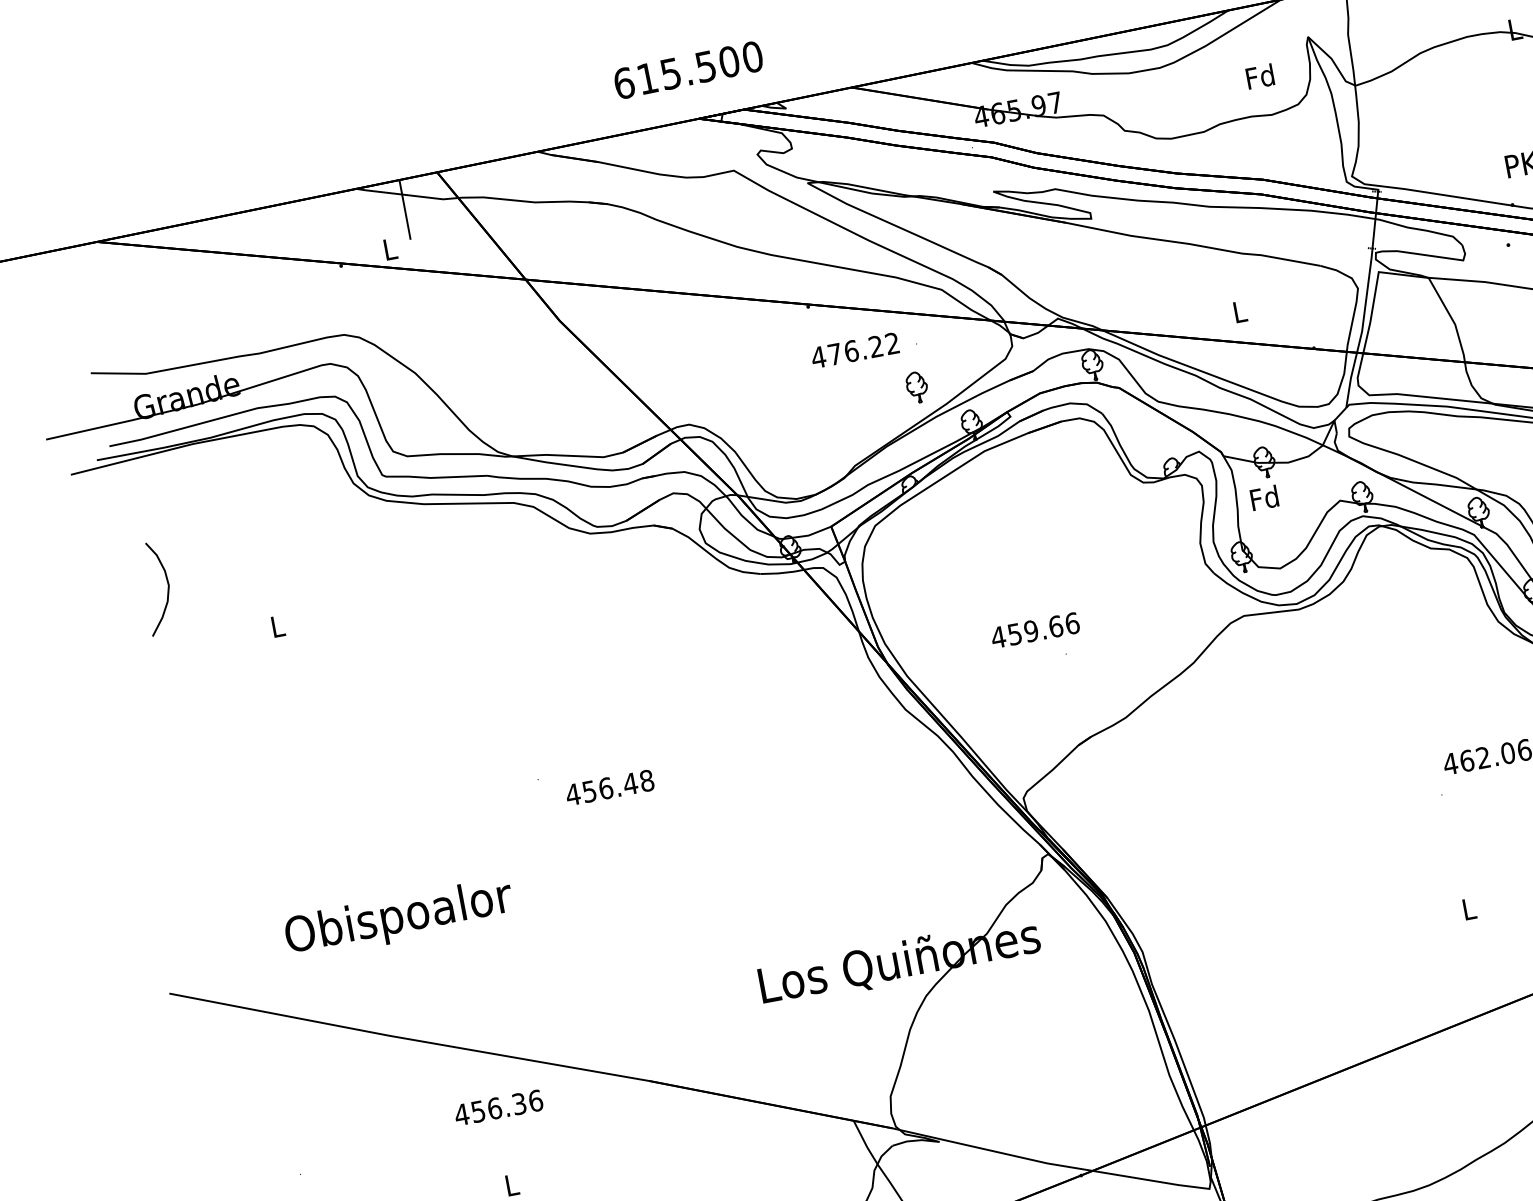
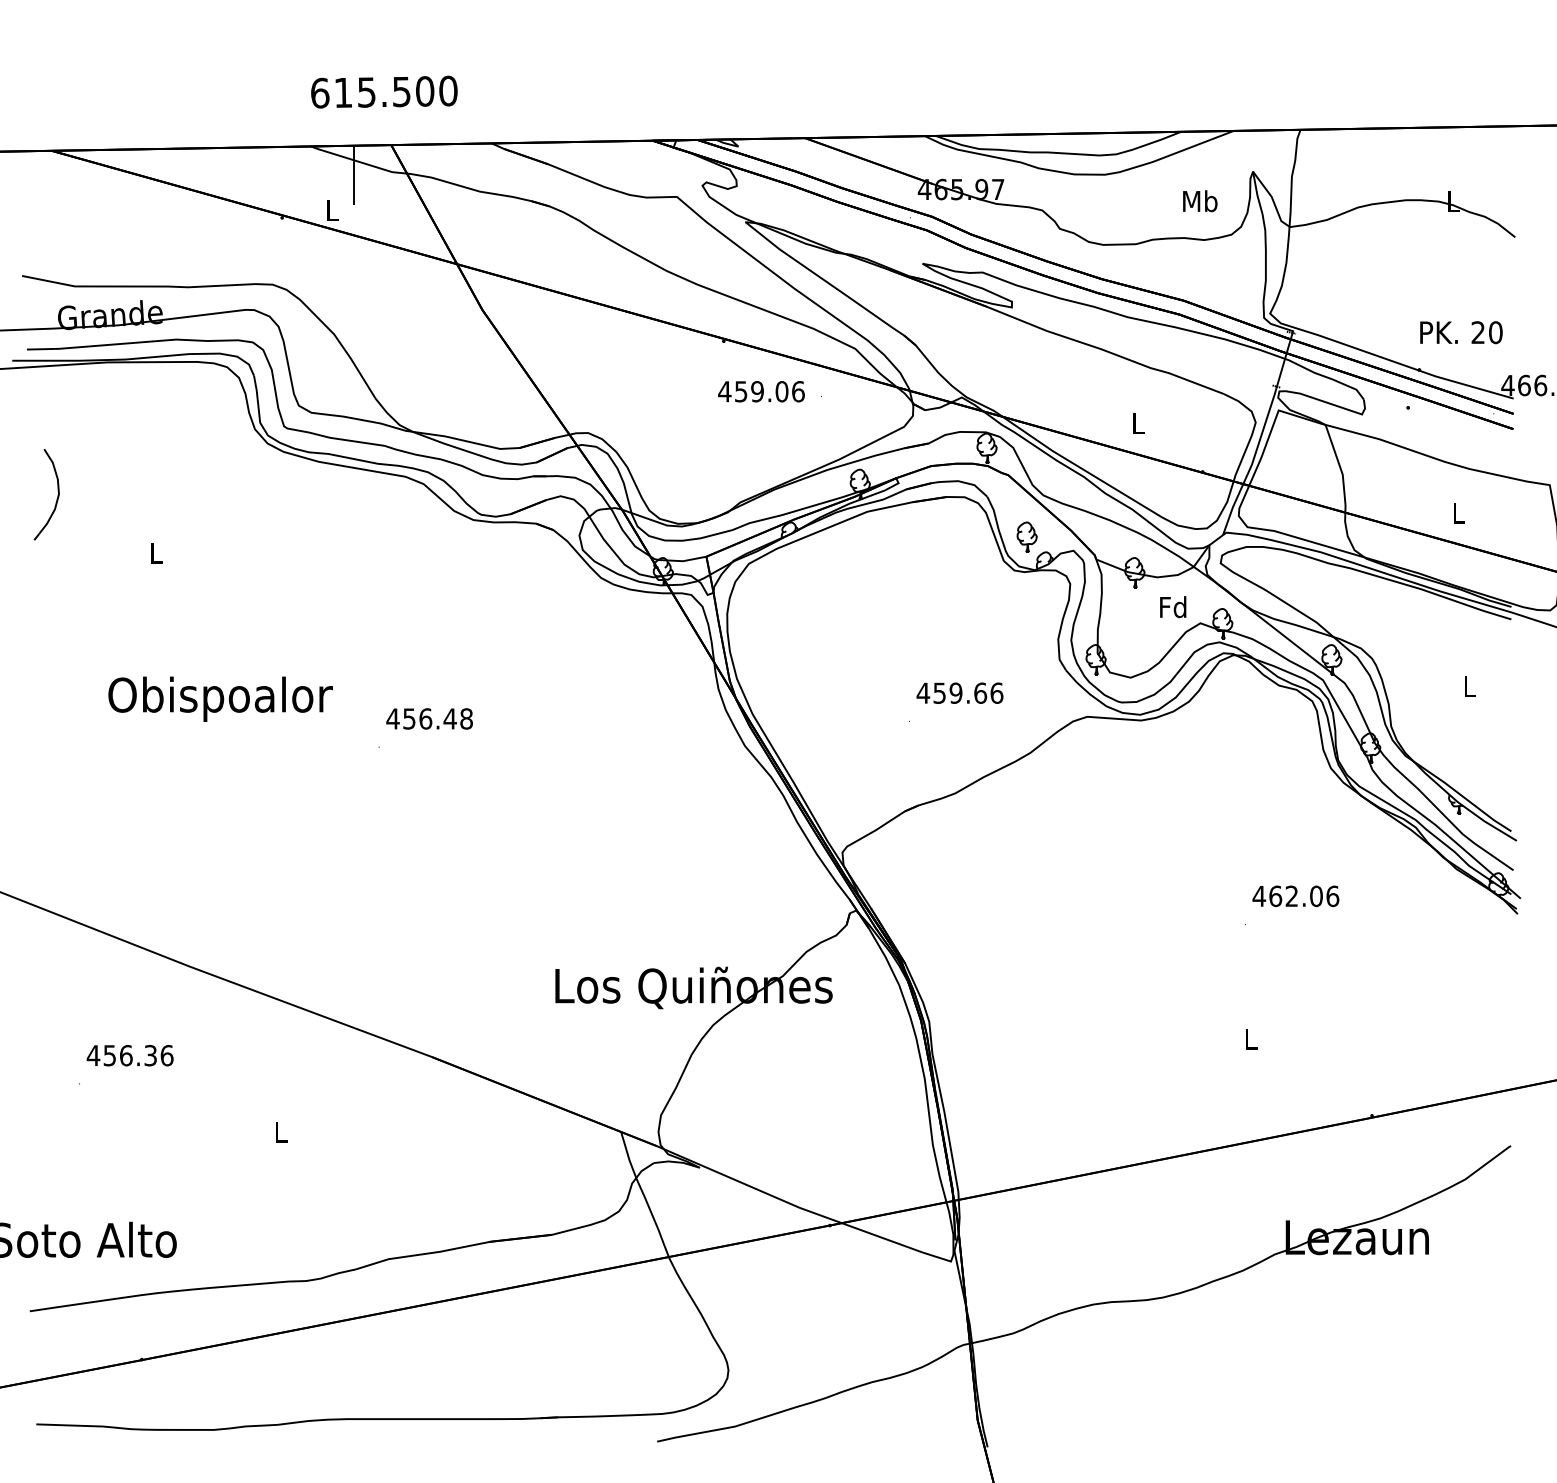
text: (688, 69) -> (384, 91), moved
text: (1260, 76) -> (1200, 201), Fd -> Mb
text: (863, 348) -> (769, 391), 476.22 -> 459.06
part: (916, 386) -> (1026, 536), moved
text: (1264, 498) -> (1173, 607), moved
text: (1034, 629) -> (959, 692), moved
text: (609, 787) -> (429, 718), moved
text: (399, 918) -> (220, 698), moved
text: (498, 1107) -> (129, 1055), moved

